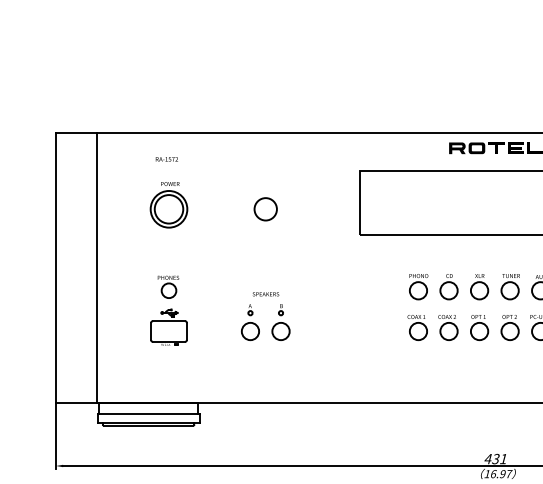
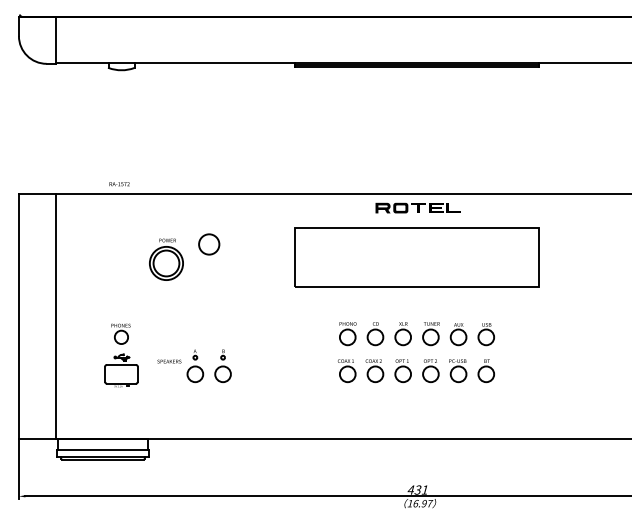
text: (166, 159) -> (119, 184), moved
part: (169, 204) -> (166, 259), moved
circle: (266, 209) -> (209, 244), moved
text: (266, 294) -> (169, 361), moved

